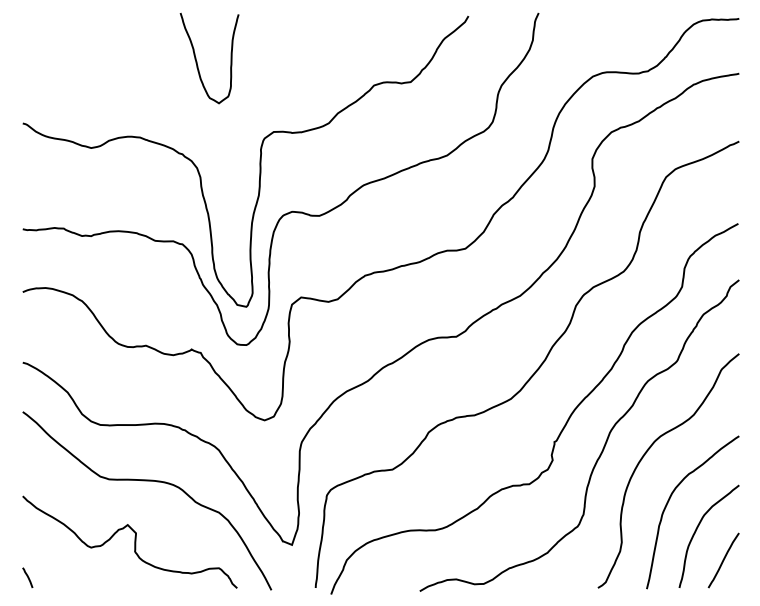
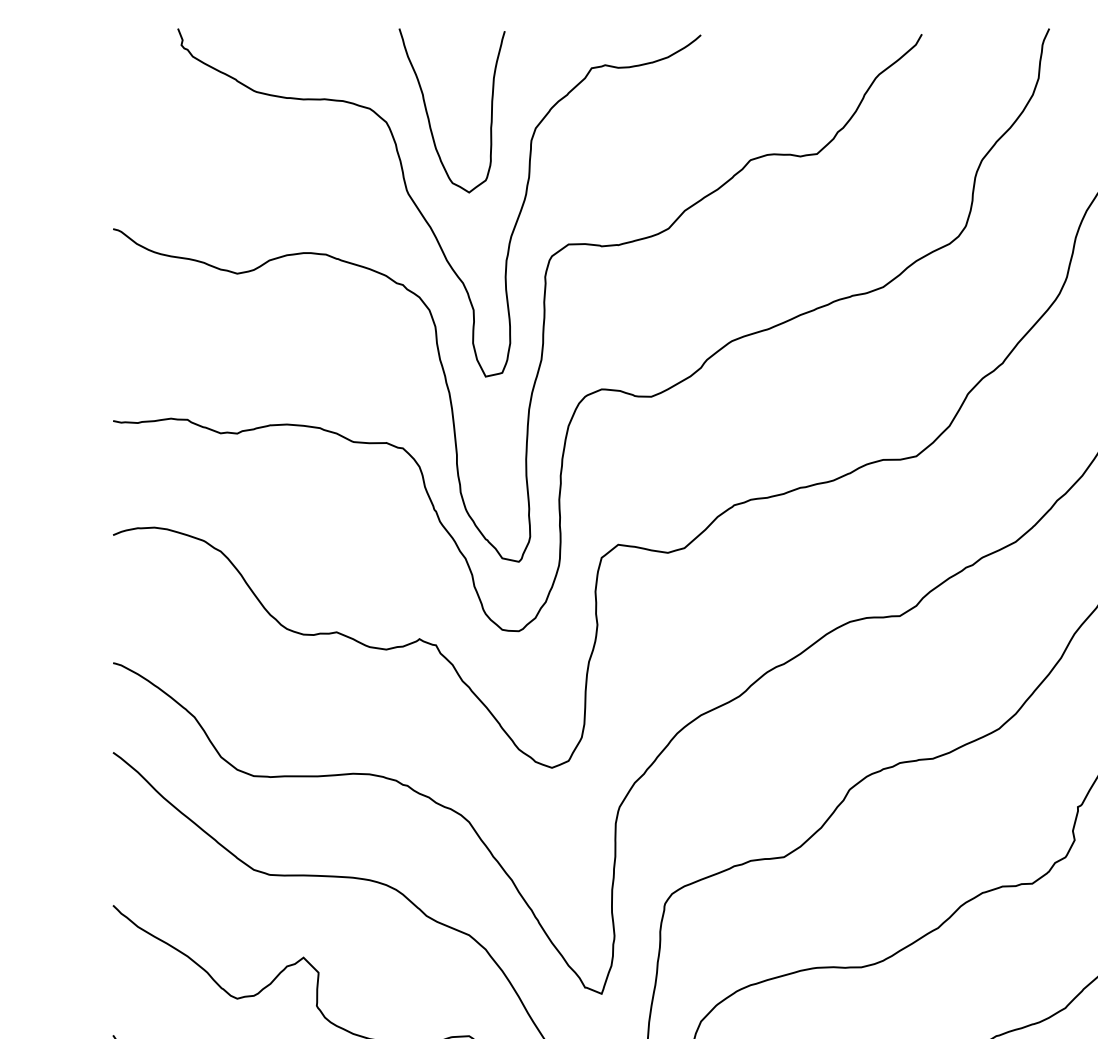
curve: (194, 115) -> (424, 214), added

